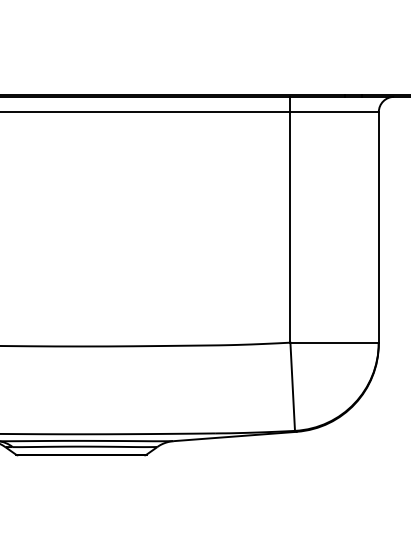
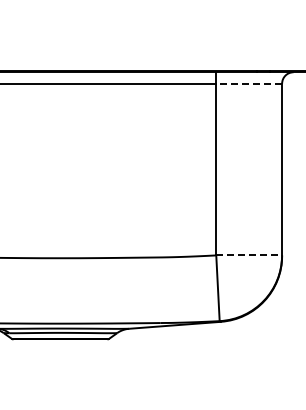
line: (335, 111) -> (249, 83), solid -> dashed
line: (335, 342) -> (249, 255), solid -> dashed

